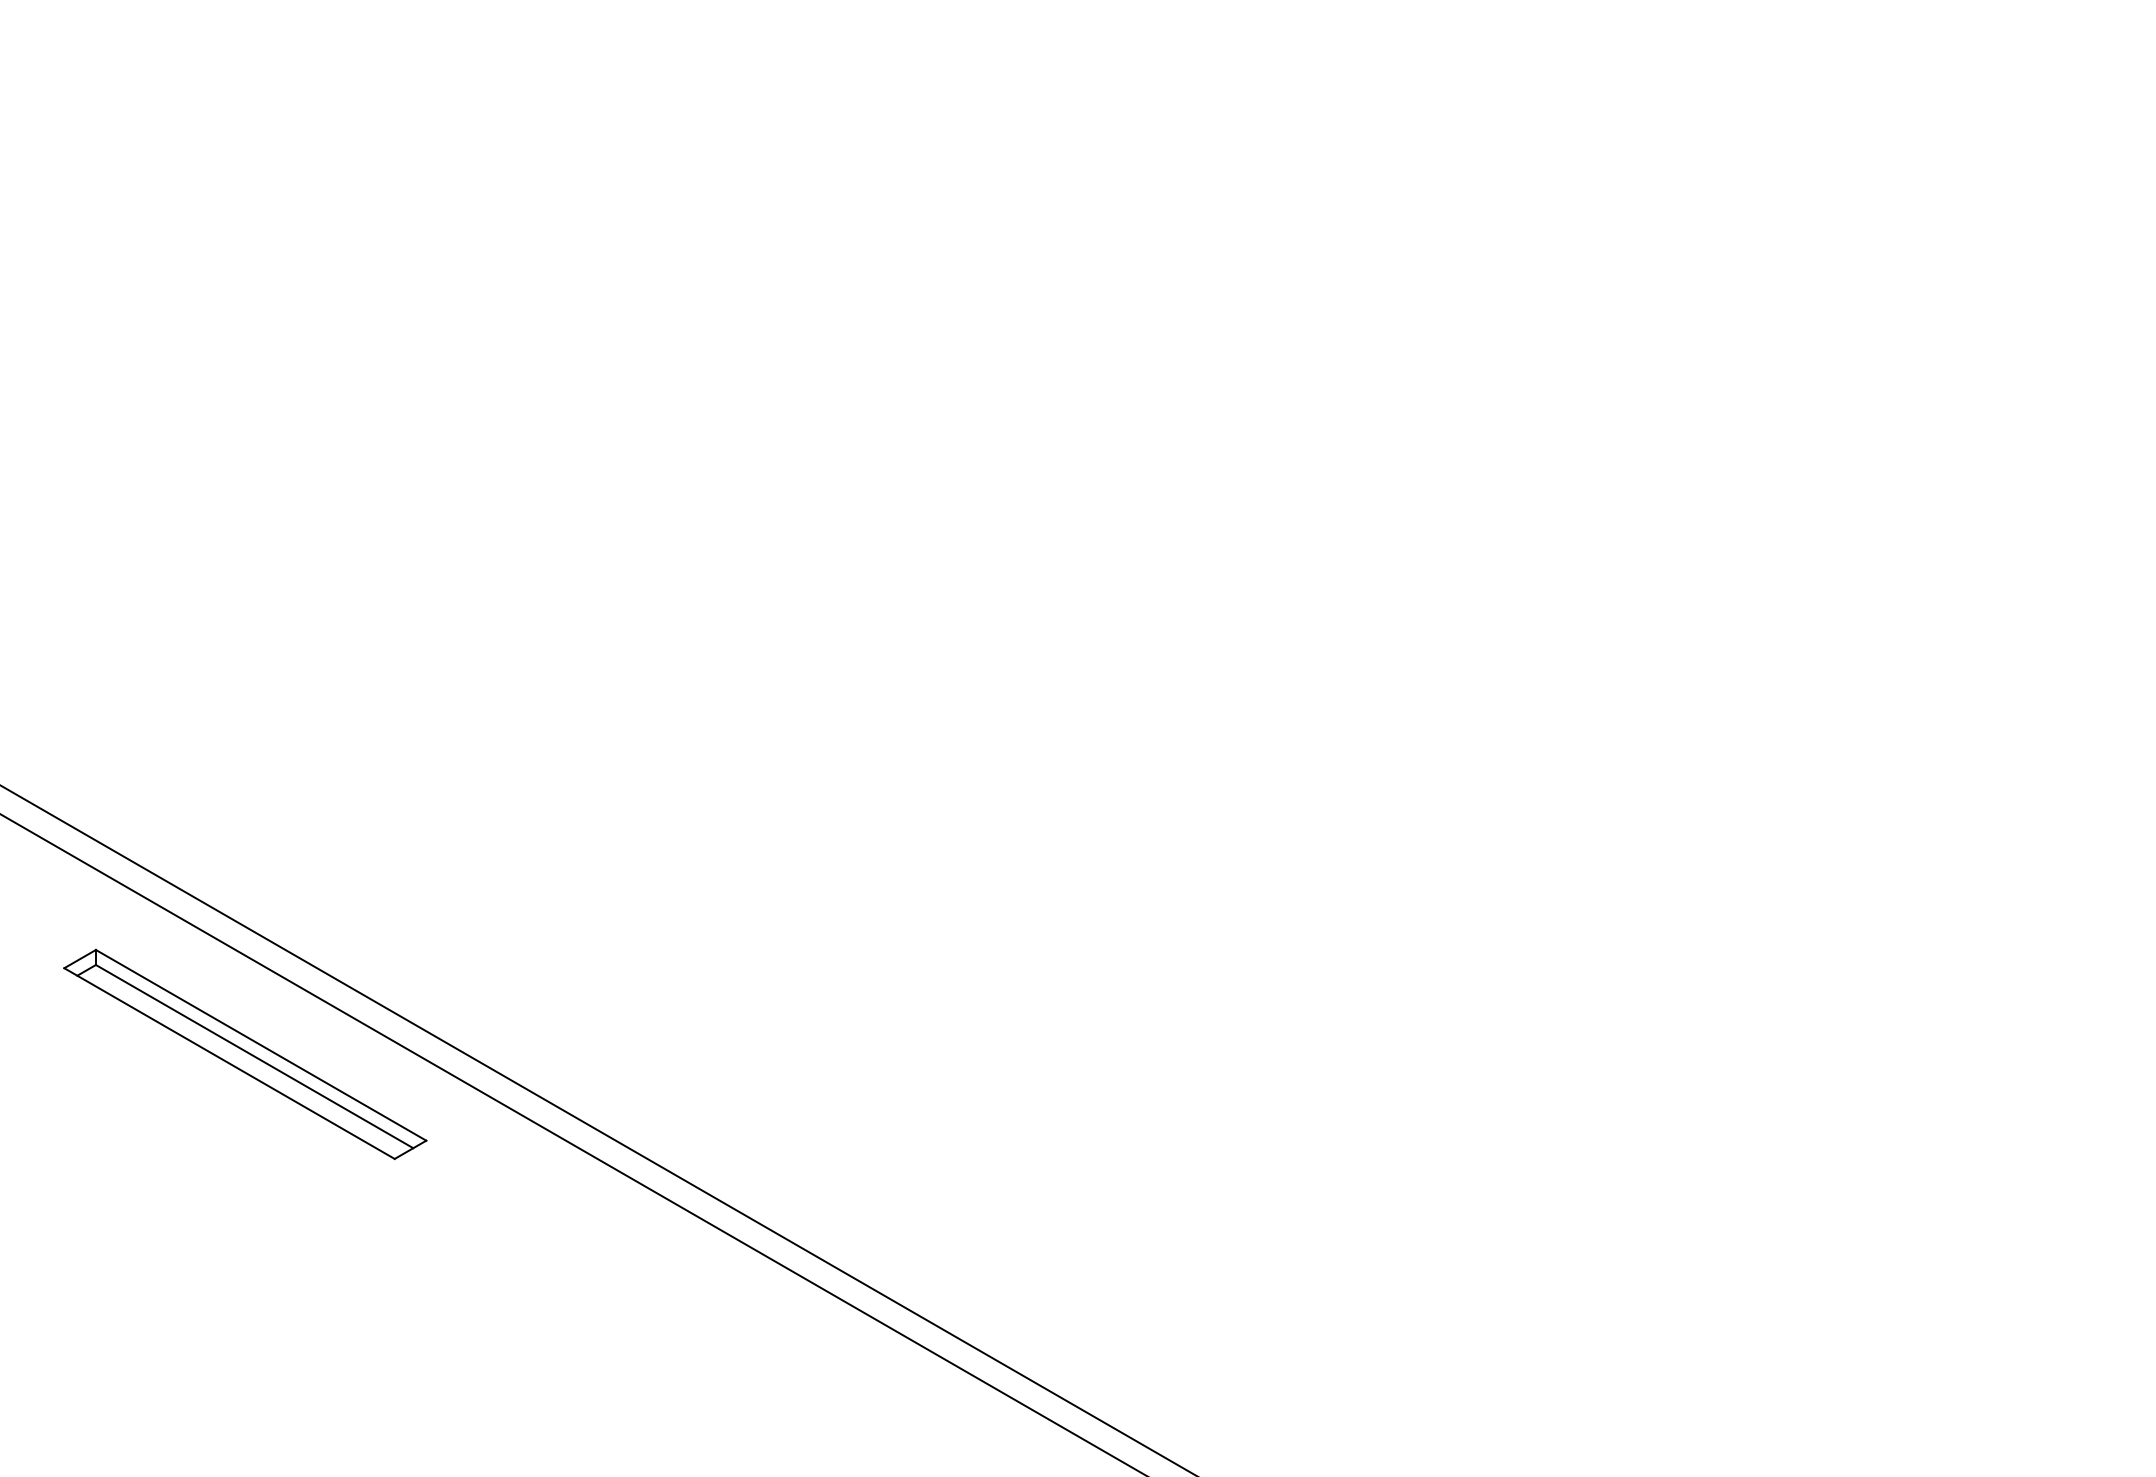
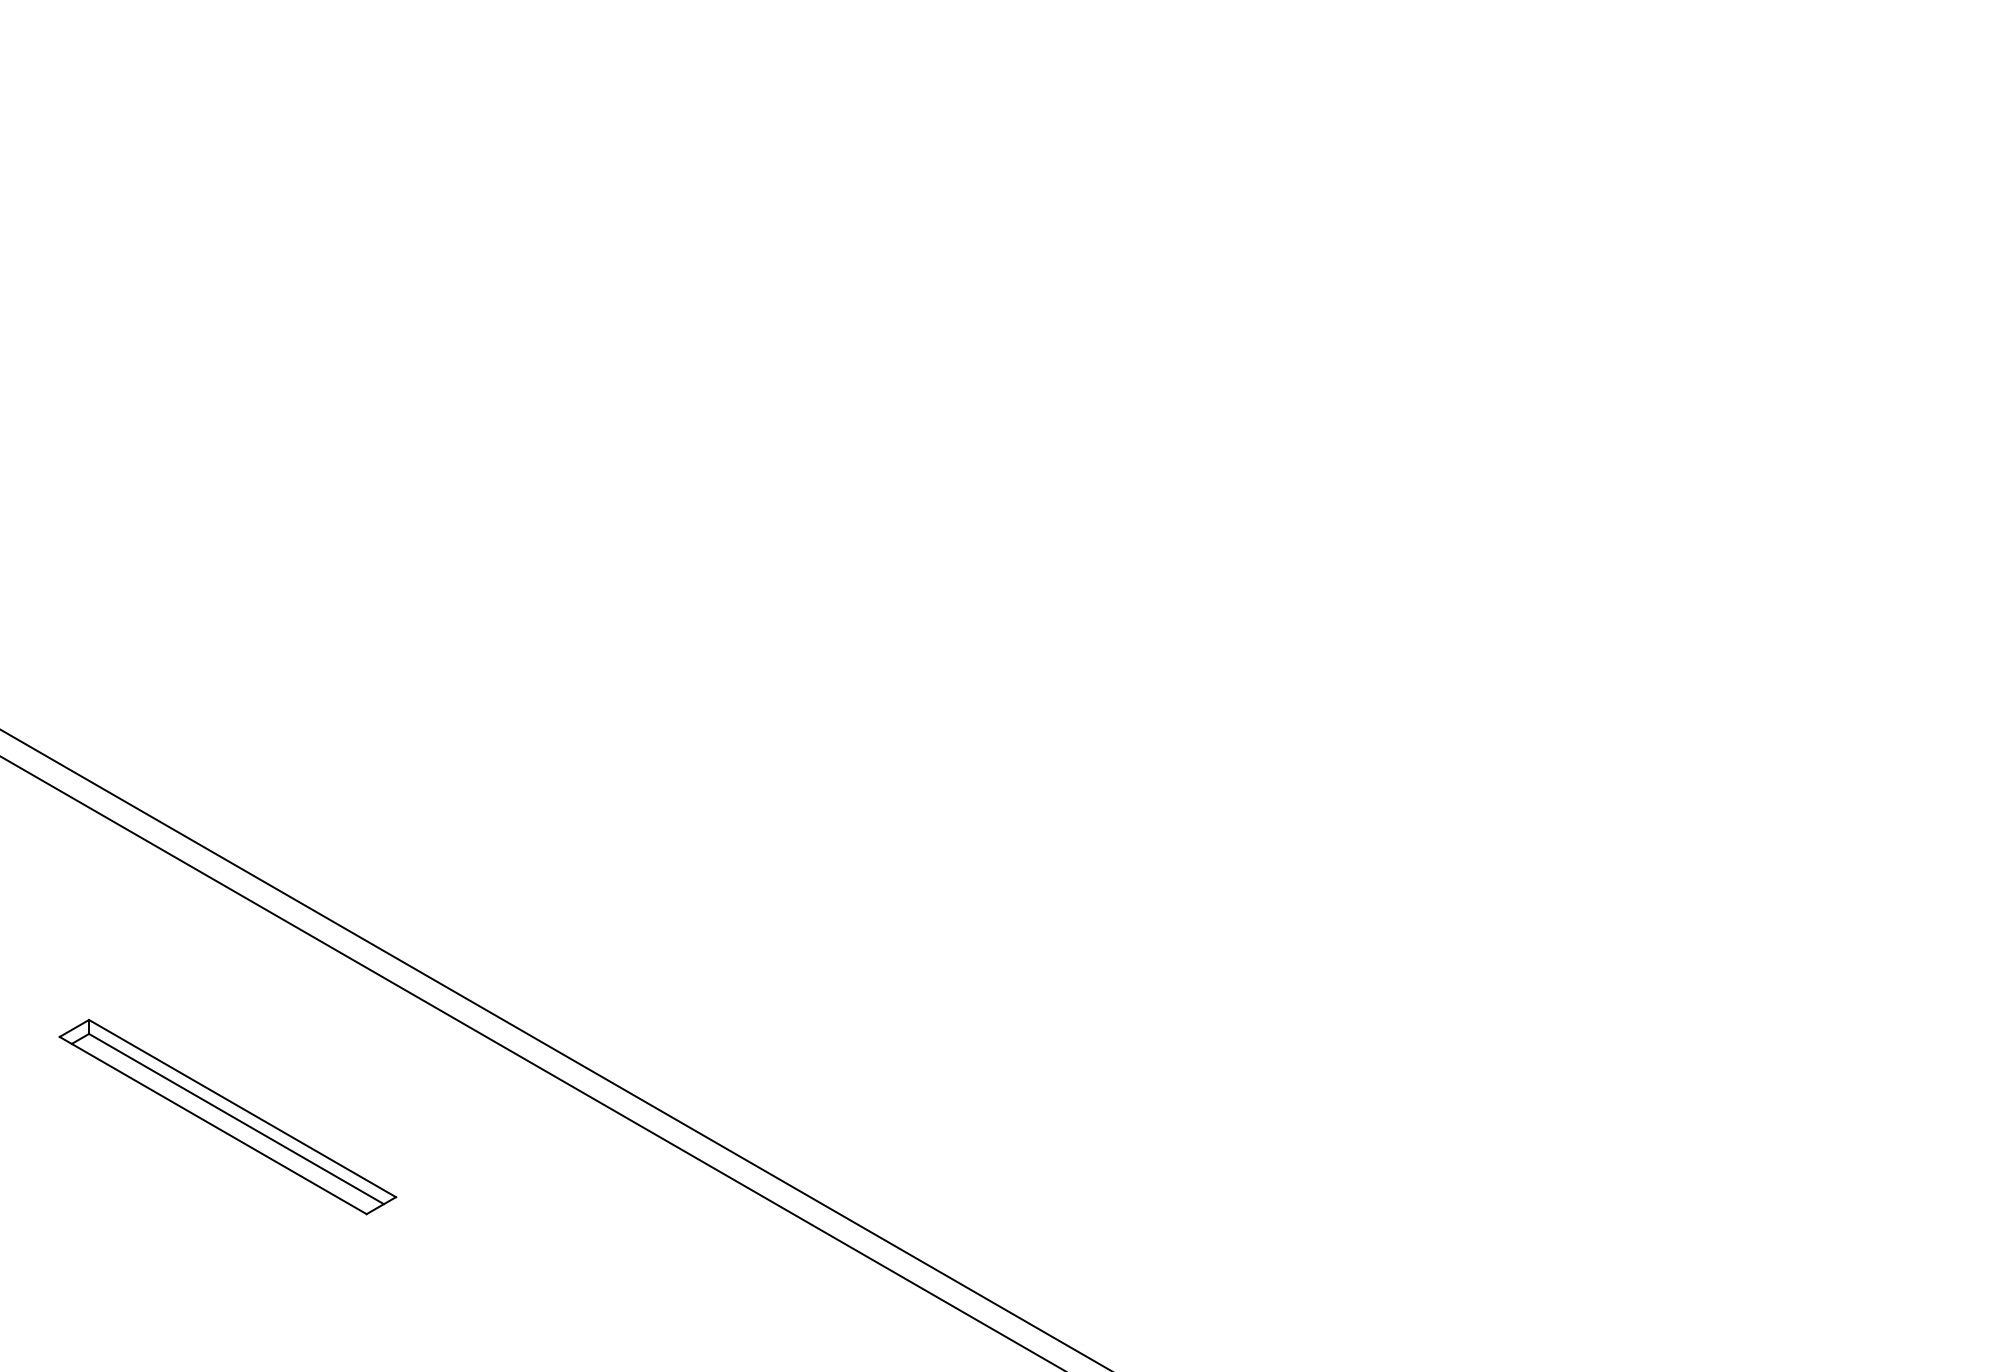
part: (245, 1053) -> (228, 1116), moved

